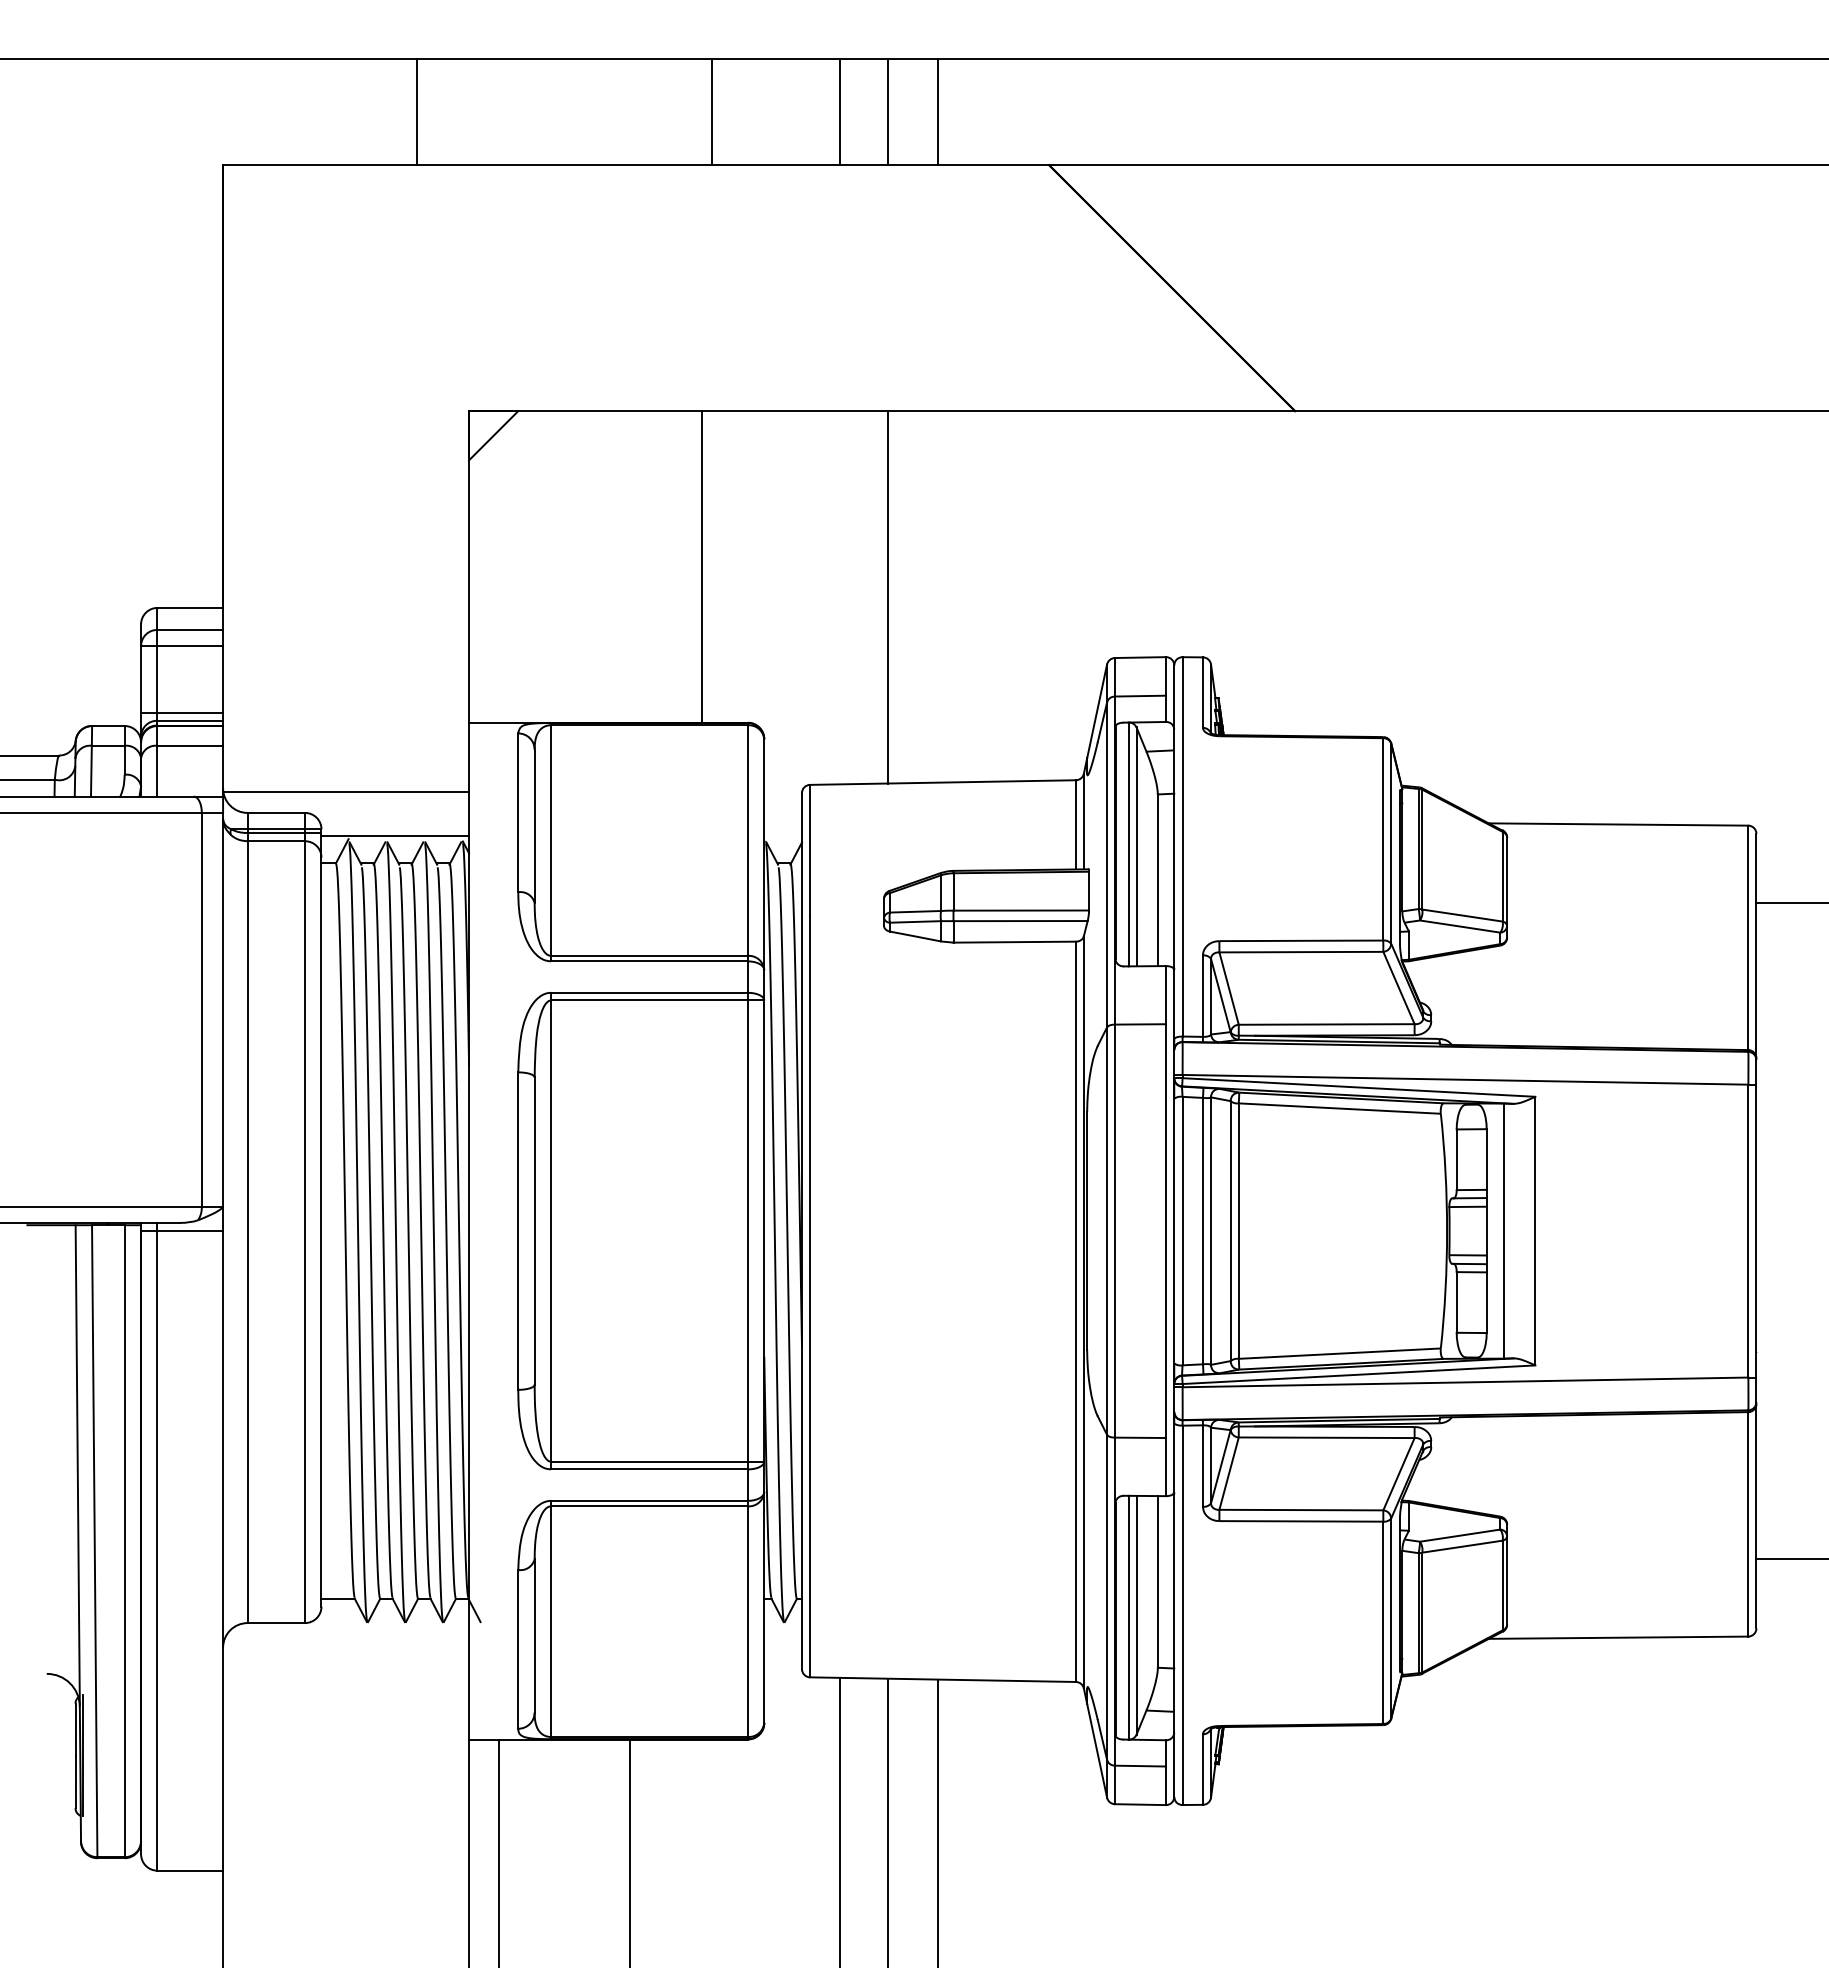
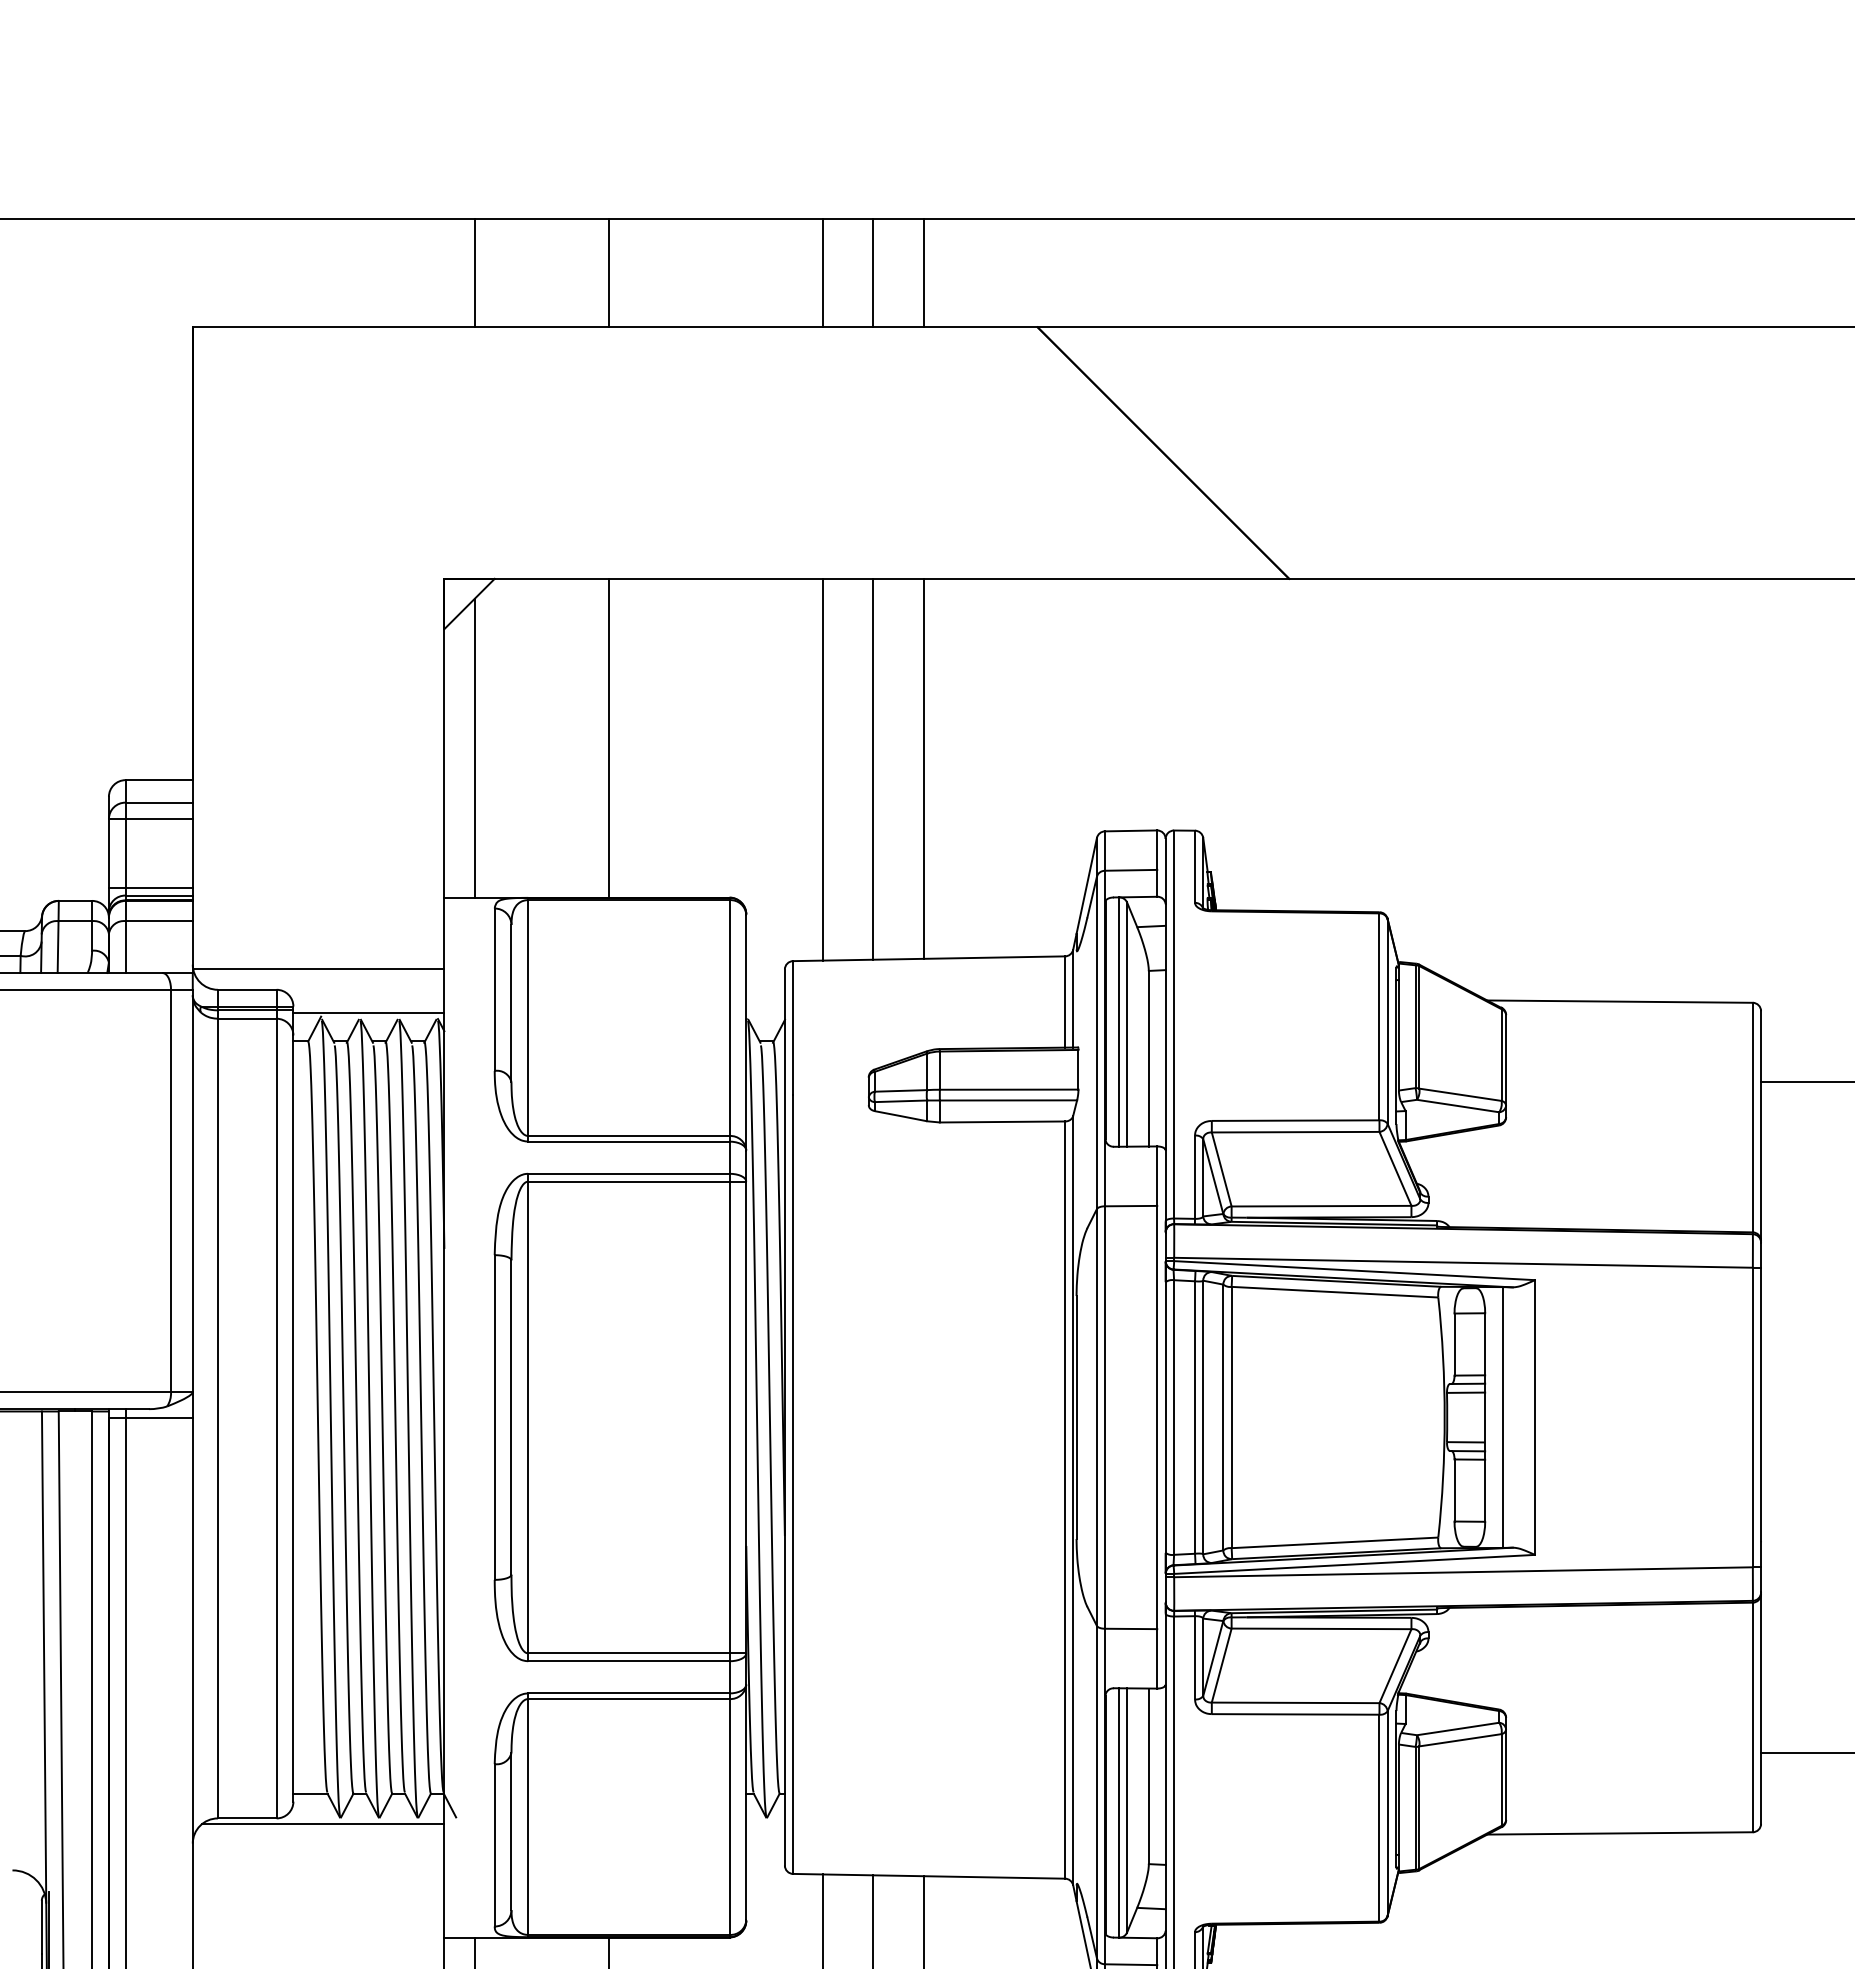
line: (416, 112) -> (474, 273), moved
line: (711, 112) -> (608, 273), moved
line: (701, 566) -> (608, 737), moved
line: (498, 576) -> (474, 747), added
line: (938, 596) -> (924, 768), added
line: (839, 597) -> (823, 769), added
line: (350, 1628) -> (323, 1823), added

